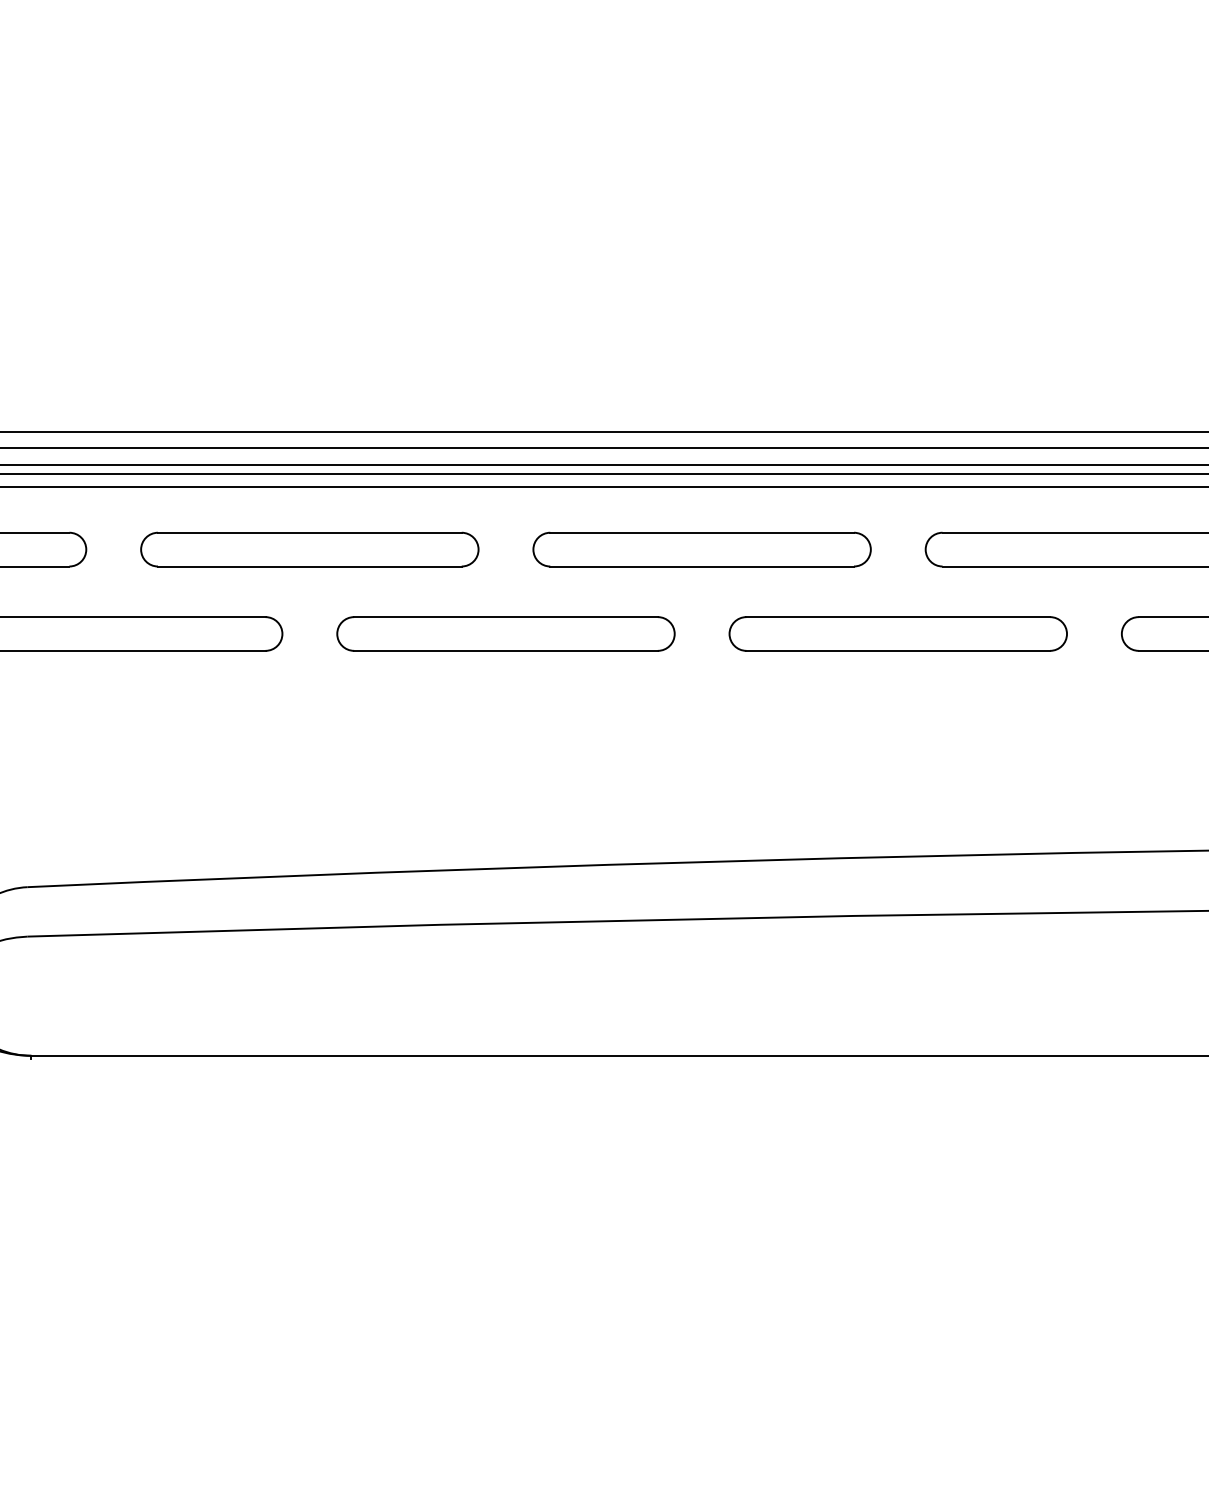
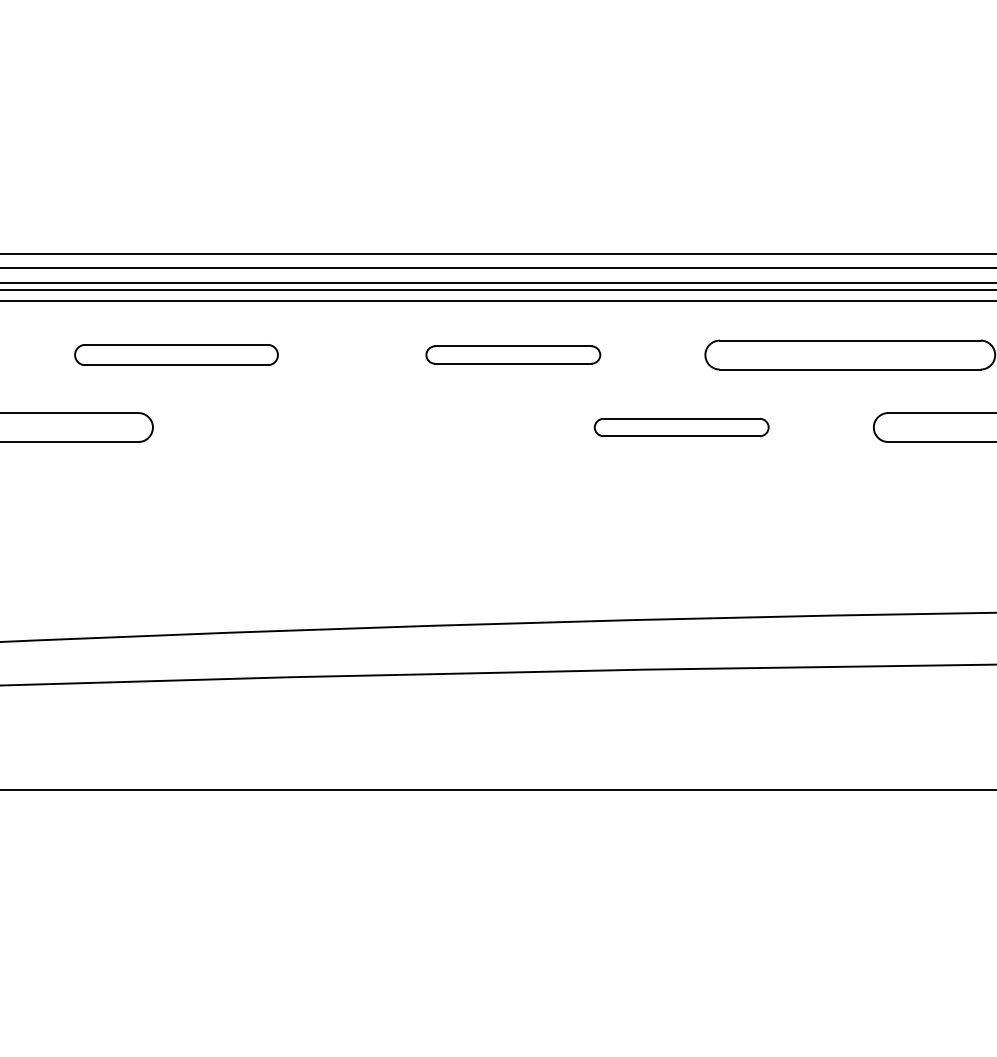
part: (309, 549) -> (176, 354), size x0.7
part: (701, 549) -> (512, 354), size x0.6
part: (505, 633) -> (344, 427), removed
part: (897, 633) -> (681, 427), size x0.6

